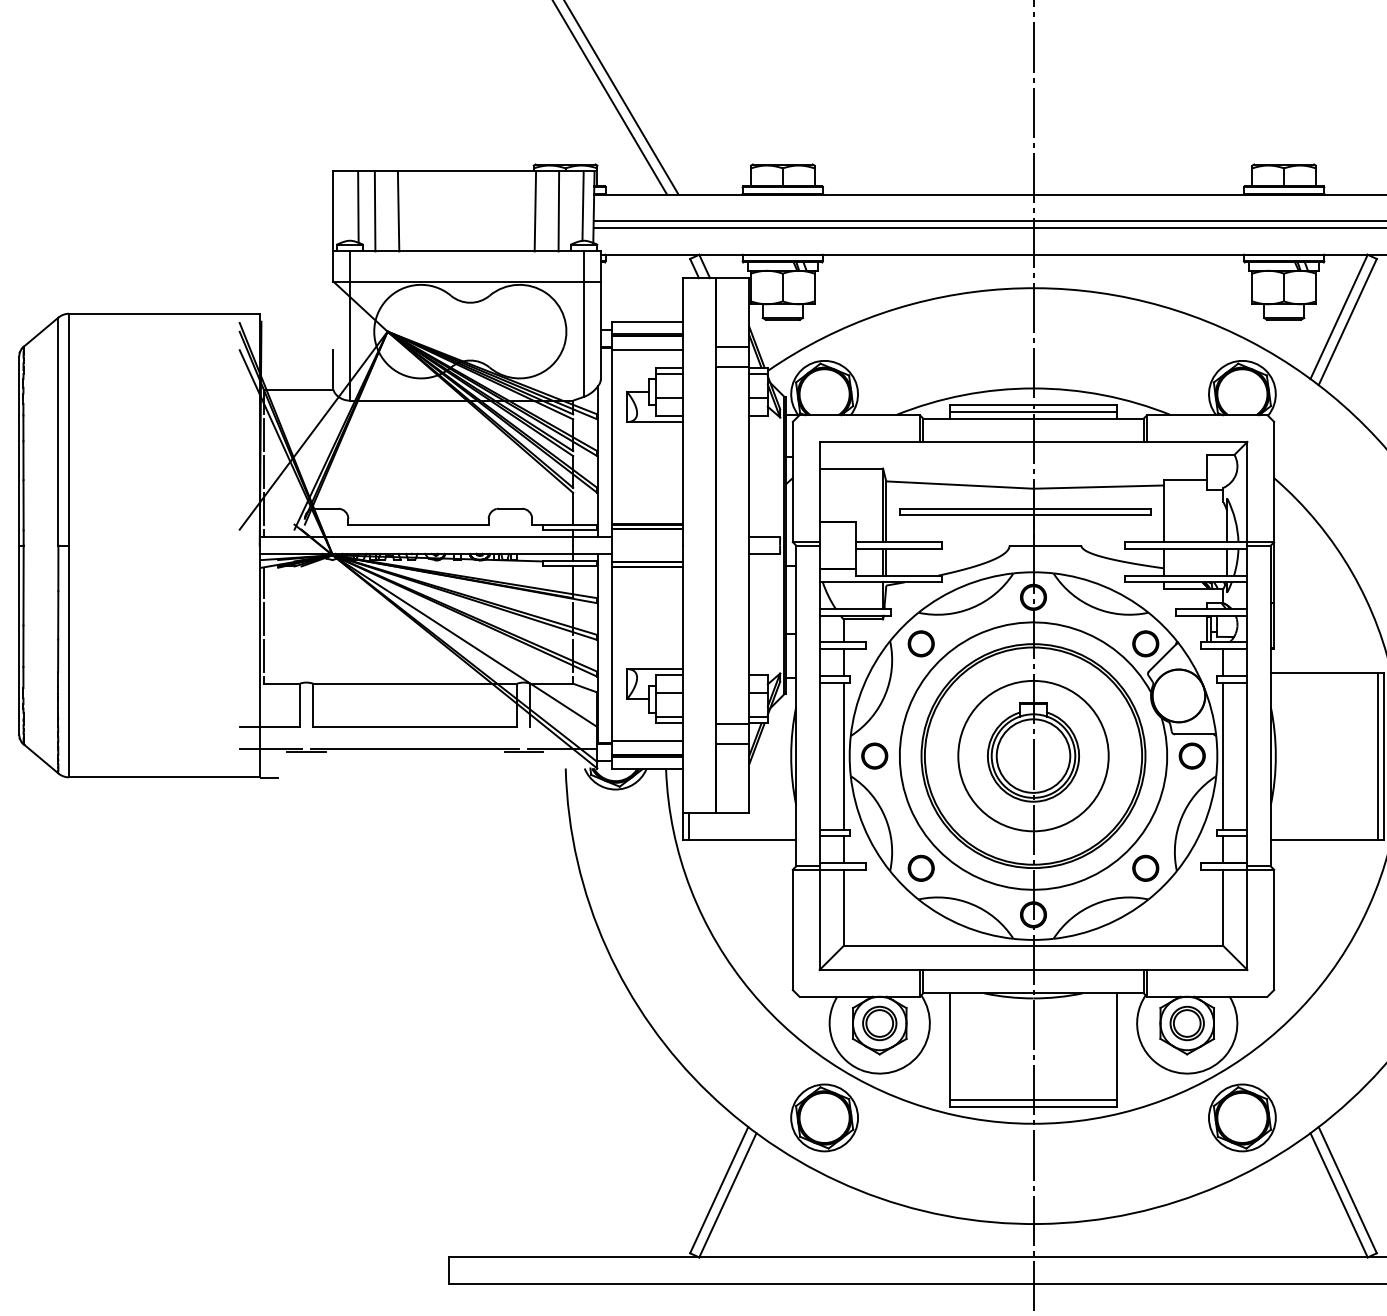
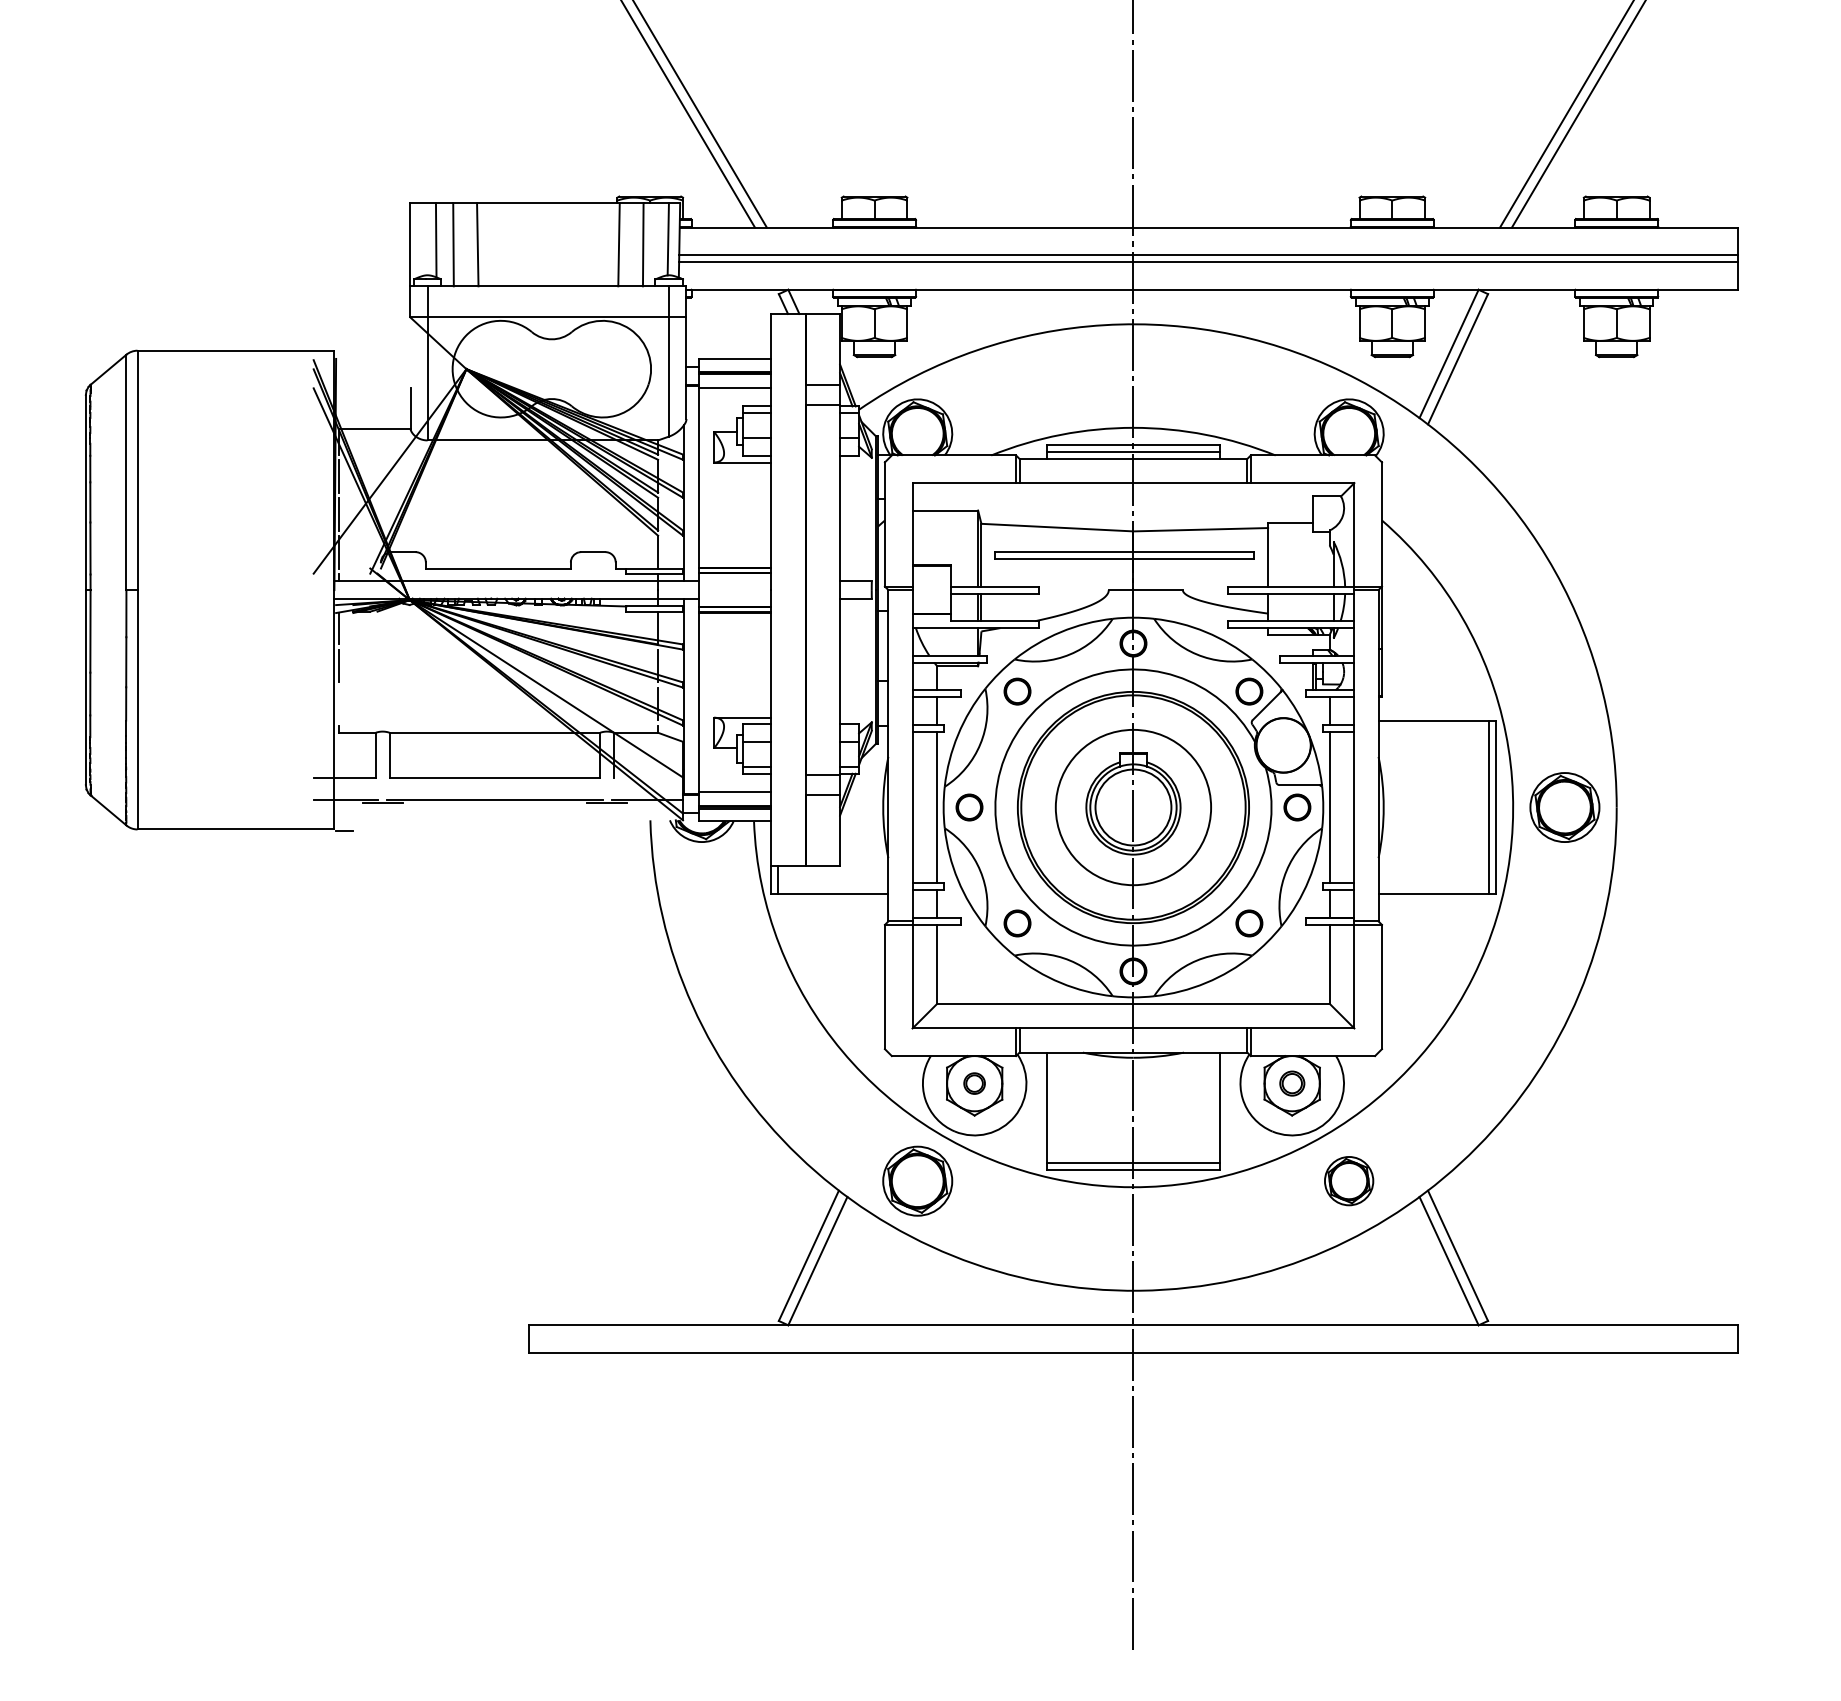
line: (263, 655) -> (338, 703), removed
part: (879, 1023) -> (974, 1083), size x0.6
part: (1187, 1023) -> (1292, 1083), size x0.7
part: (1241, 1117) -> (1348, 1180), size x0.7

